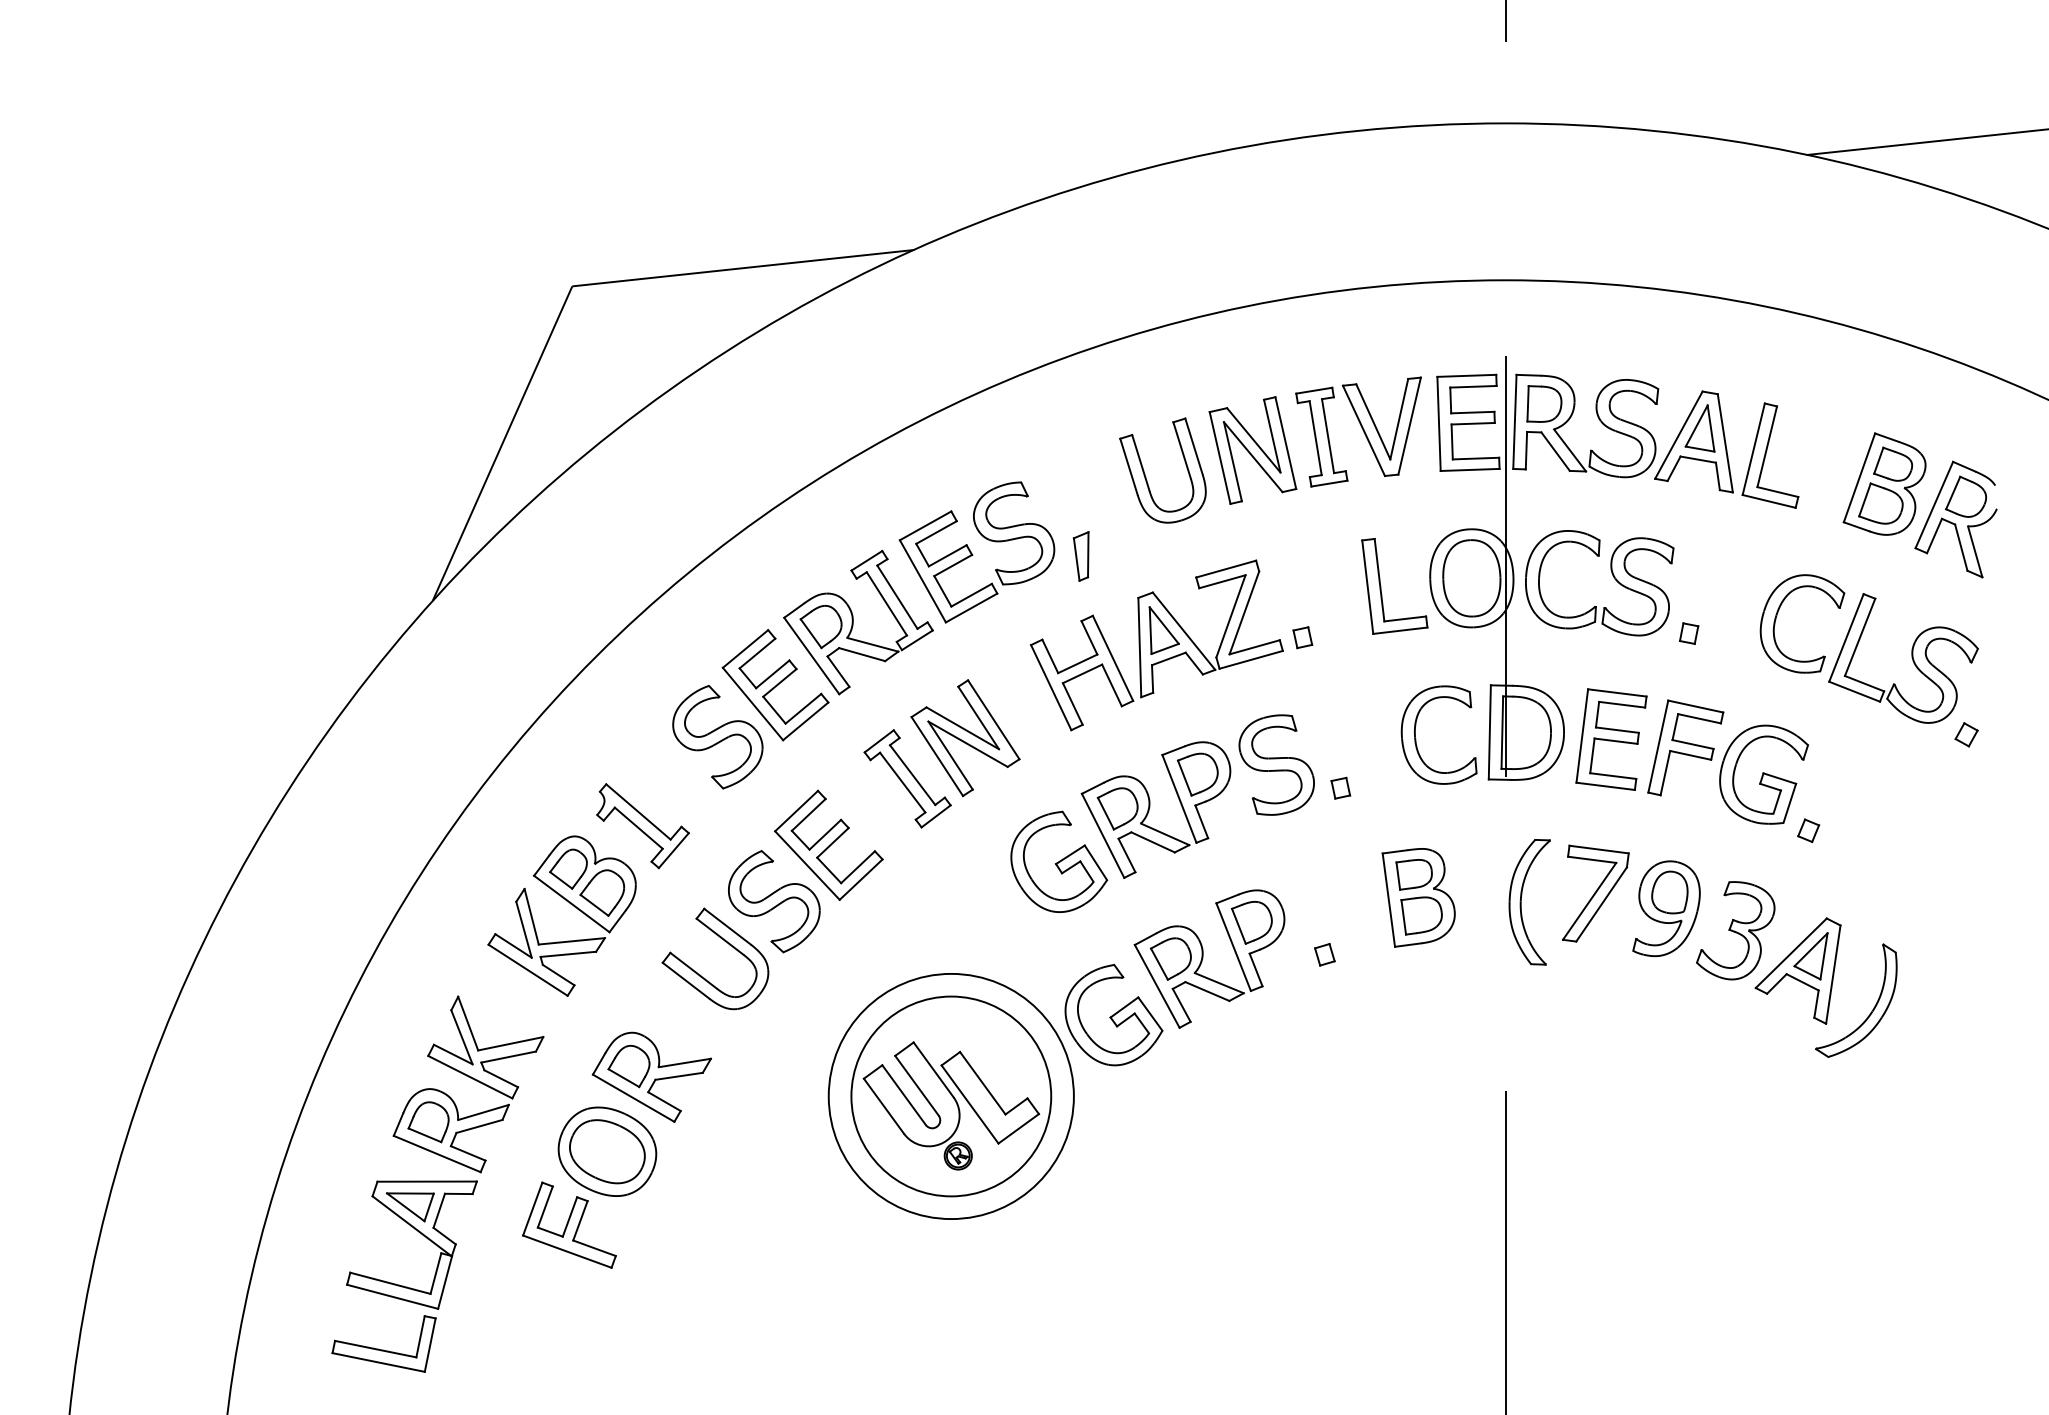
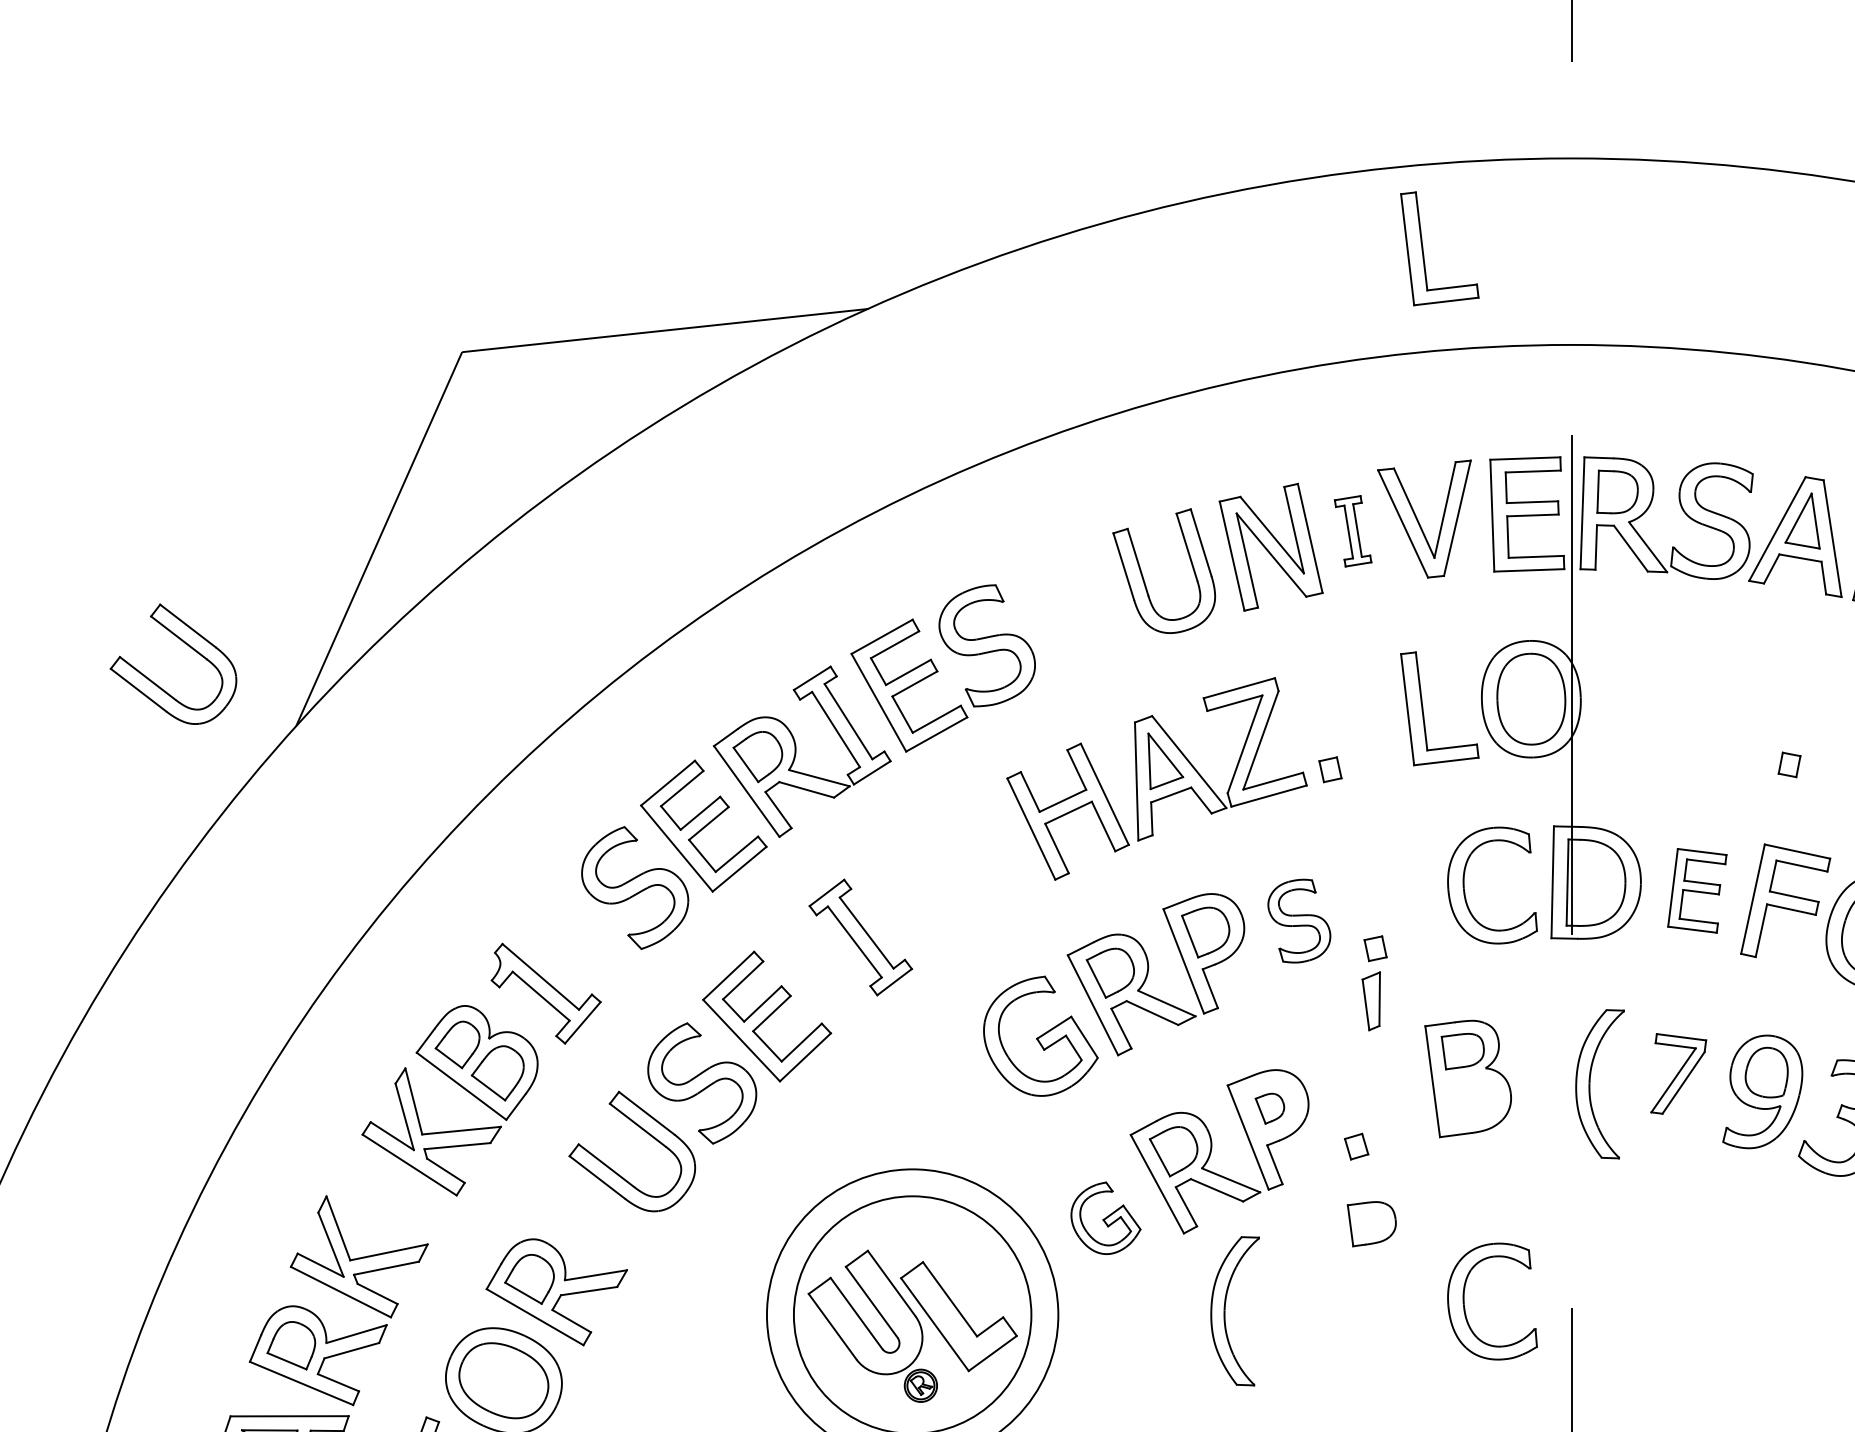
part: (1381, 199) -> (1423, 248), added
part: (1321, 436) -> (1352, 530), size x0.6
part: (339, 532) -> (185, 644), added
part: (1080, 556) -> (1370, 1001), moved
part: (1613, 577) -> (1699, 698), removed
part: (965, 738) -> (929, 889), removed
part: (1611, 739) -> (1697, 890), size x0.7
part: (1276, 764) -> (1299, 920), size x0.7
part: (1595, 893) -> (1678, 1073), size x0.7
part: (1421, 915) -> (1371, 1223), moved
part: (1251, 922) -> (1269, 1108), size x0.6
part: (1113, 1014) -> (1105, 1217), size x0.6
part: (1416, 1088) -> (1465, 1305), added
part: (1214, 1093) -> (1225, 1311), added

